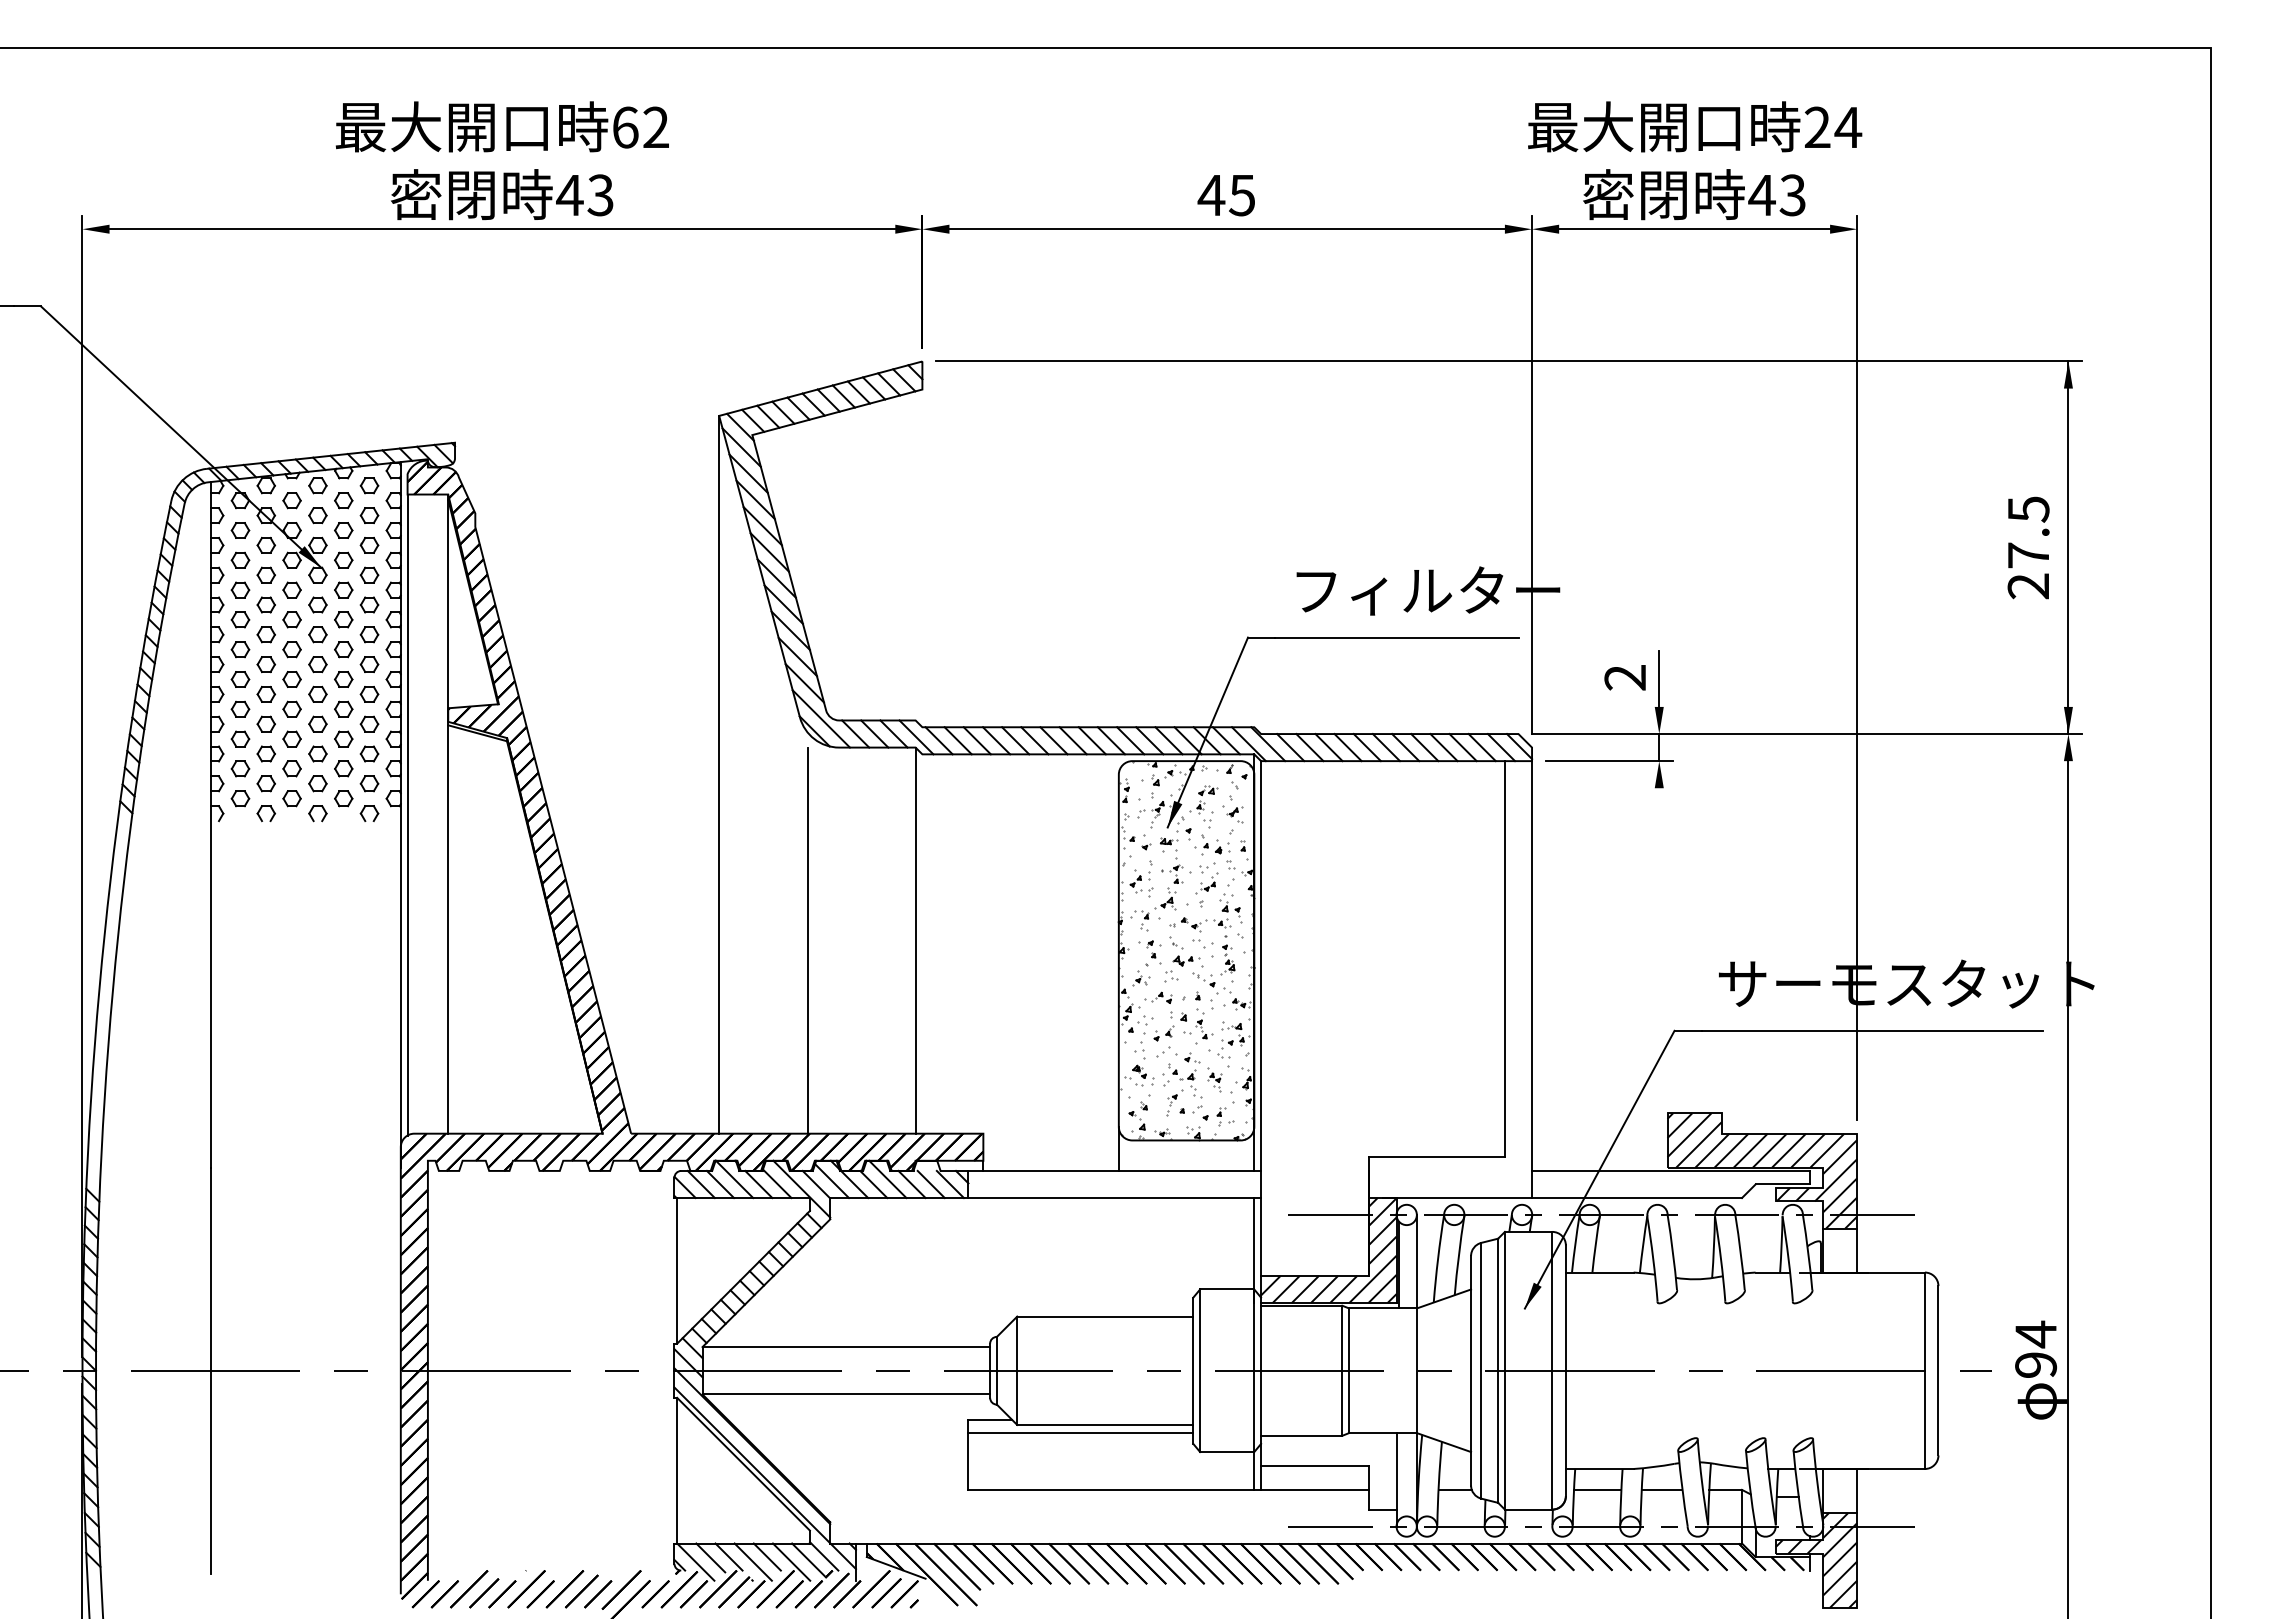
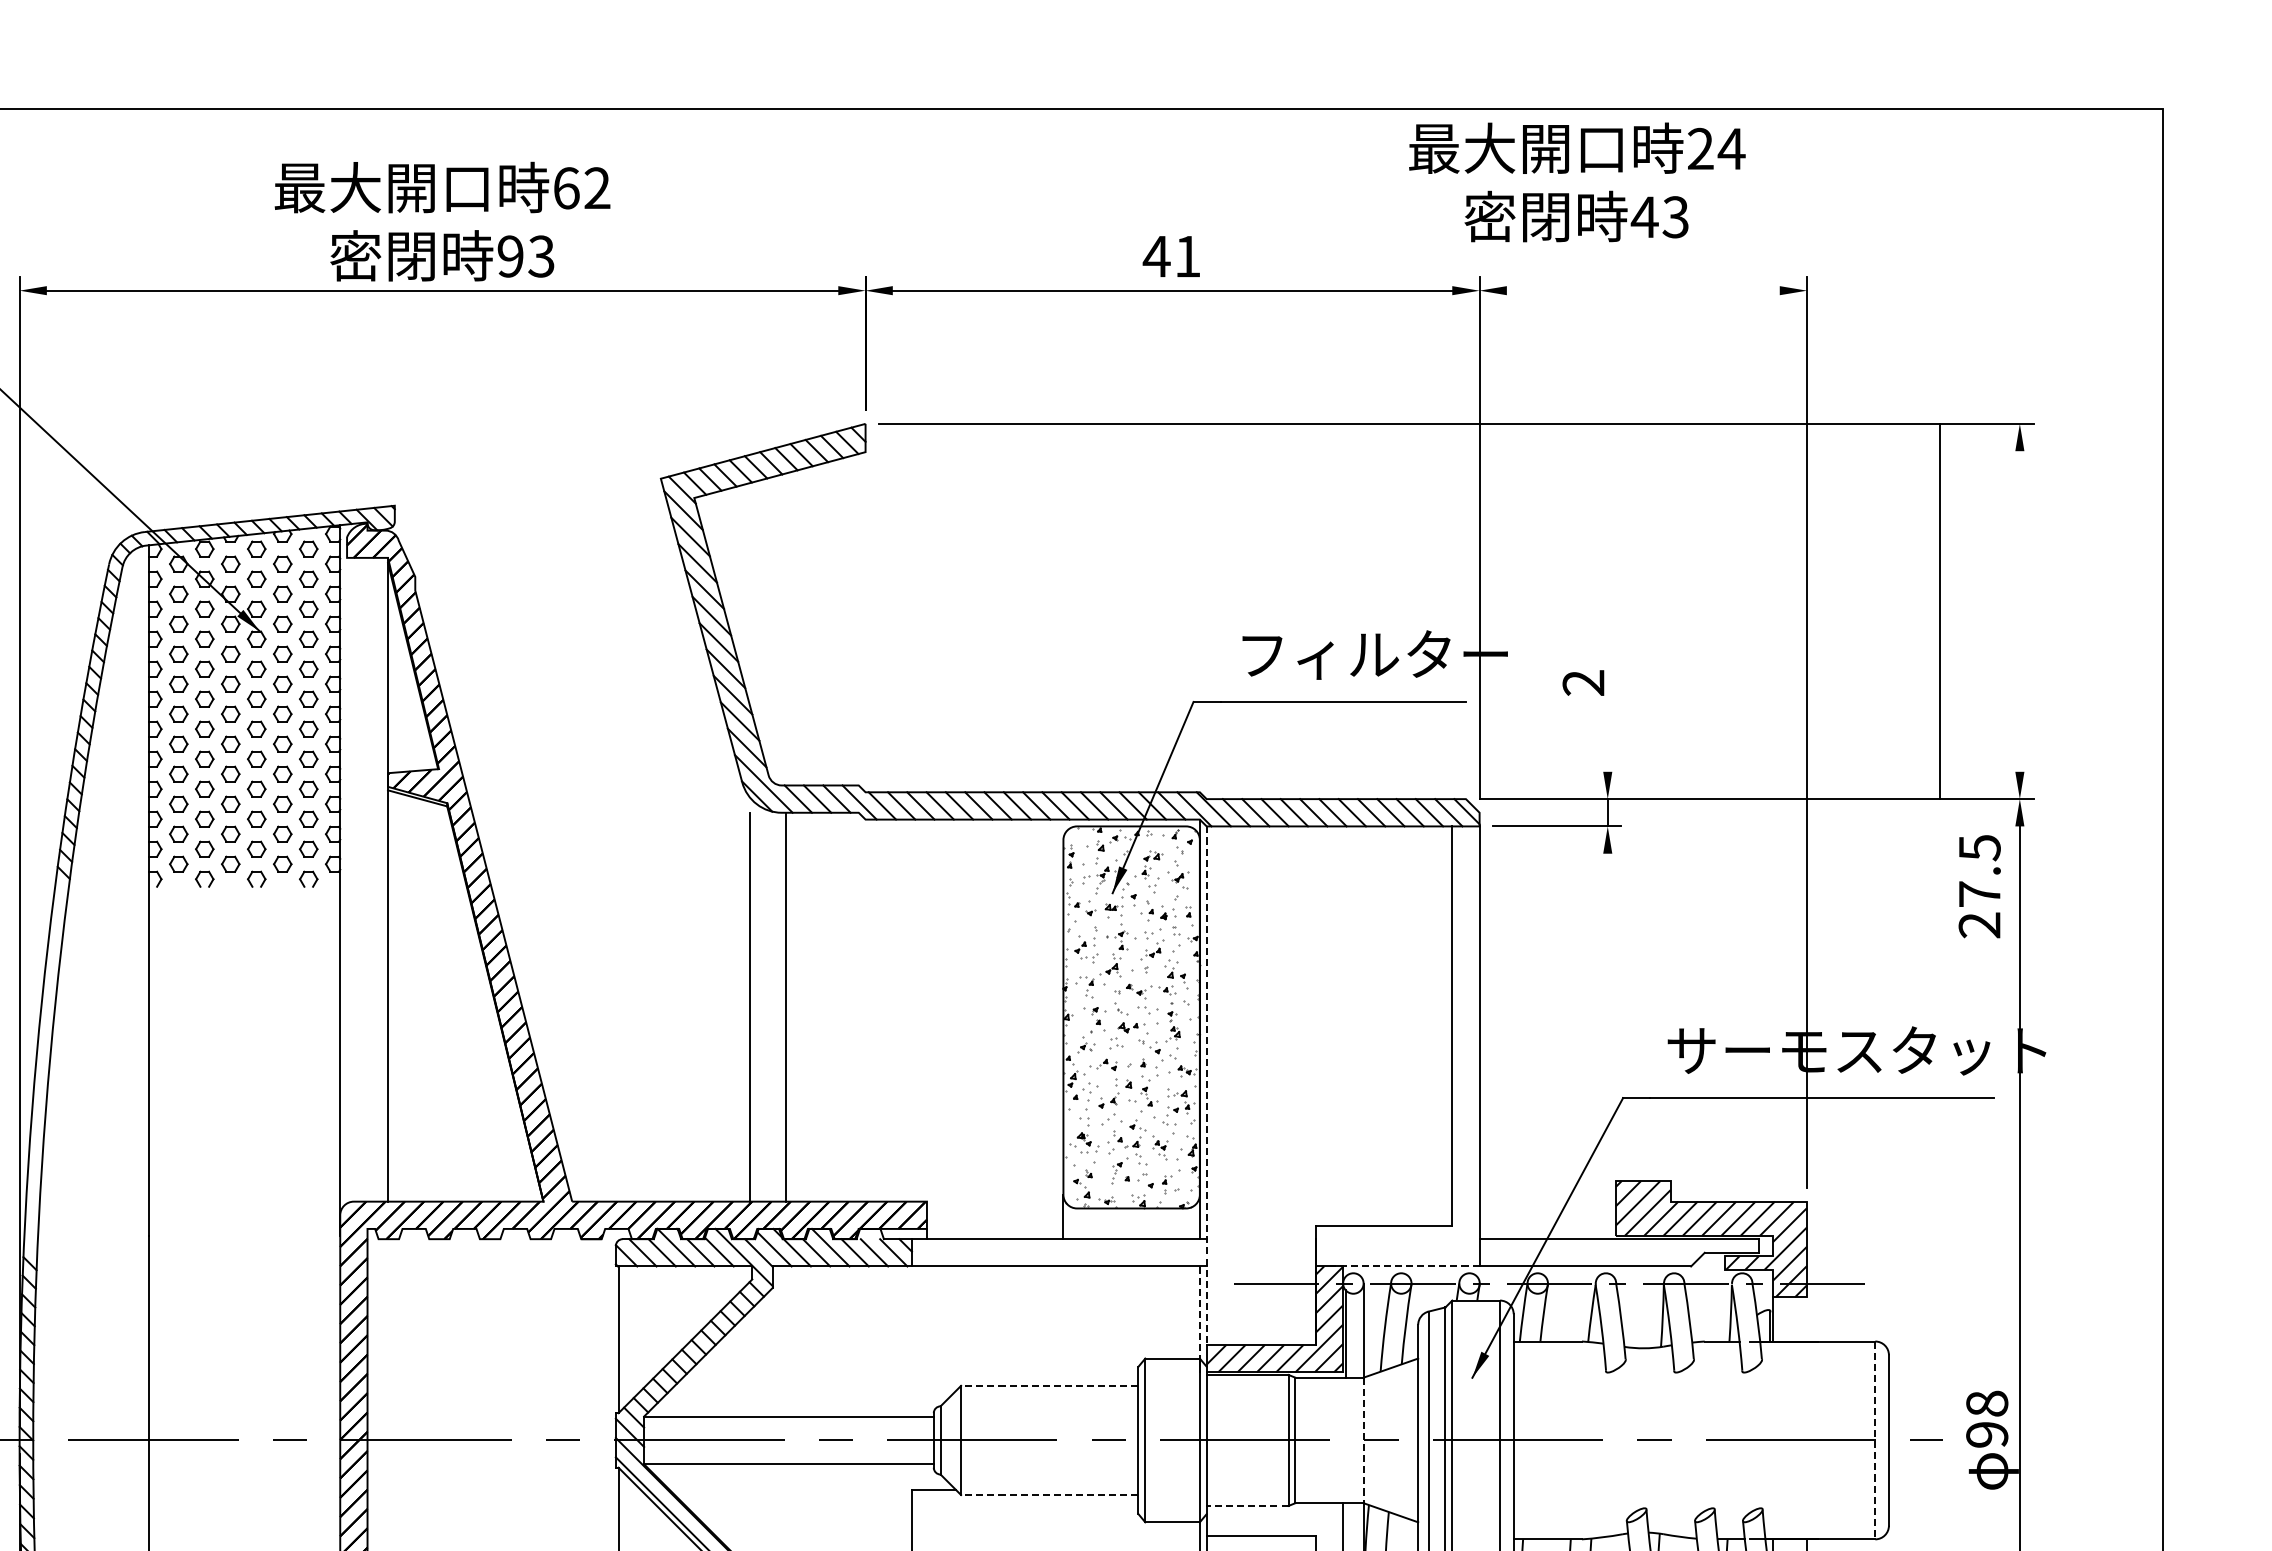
text: (1695, 160) -> (1577, 182), moved
text: (569, 195) -> (510, 256), 43 -> 93
text: (1241, 195) -> (1186, 256), 45 -> 41
line: (1694, 229) -> (1643, 290), removed
text: (2028, 547) -> (1979, 886), moved
line: (2068, 547) -> (1940, 611), moved
text: (1624, 677) -> (1582, 682), moved
line: (1659, 678) -> (1607, 743), removed
line: (719, 774) -> (661, 839), removed
line: (407, 814) -> (346, 880), removed
line: (915, 940) -> (786, 1007), moved
line: (1261, 1019) -> (1207, 1086), solid -> dashed
line: (1457, 1198) -> (1404, 1266), solid -> dashed
line: (1254, 1243) -> (1200, 1312), solid -> dashed
line: (1857, 1250) -> (1807, 1319), removed
line: (1104, 1316) -> (1048, 1385), solid -> dashed
text: (2036, 1334) -> (1987, 1403), 94 -> 98
line: (1416, 1371) -> (1363, 1441), solid -> dashed
line: (1924, 1371) -> (1874, 1441), solid -> dashed
line: (1104, 1424) -> (1048, 1494), solid -> dashed
line: (1080, 1433) -> (1024, 1503), removed
line: (1301, 1435) -> (1247, 1505), solid -> dashed

